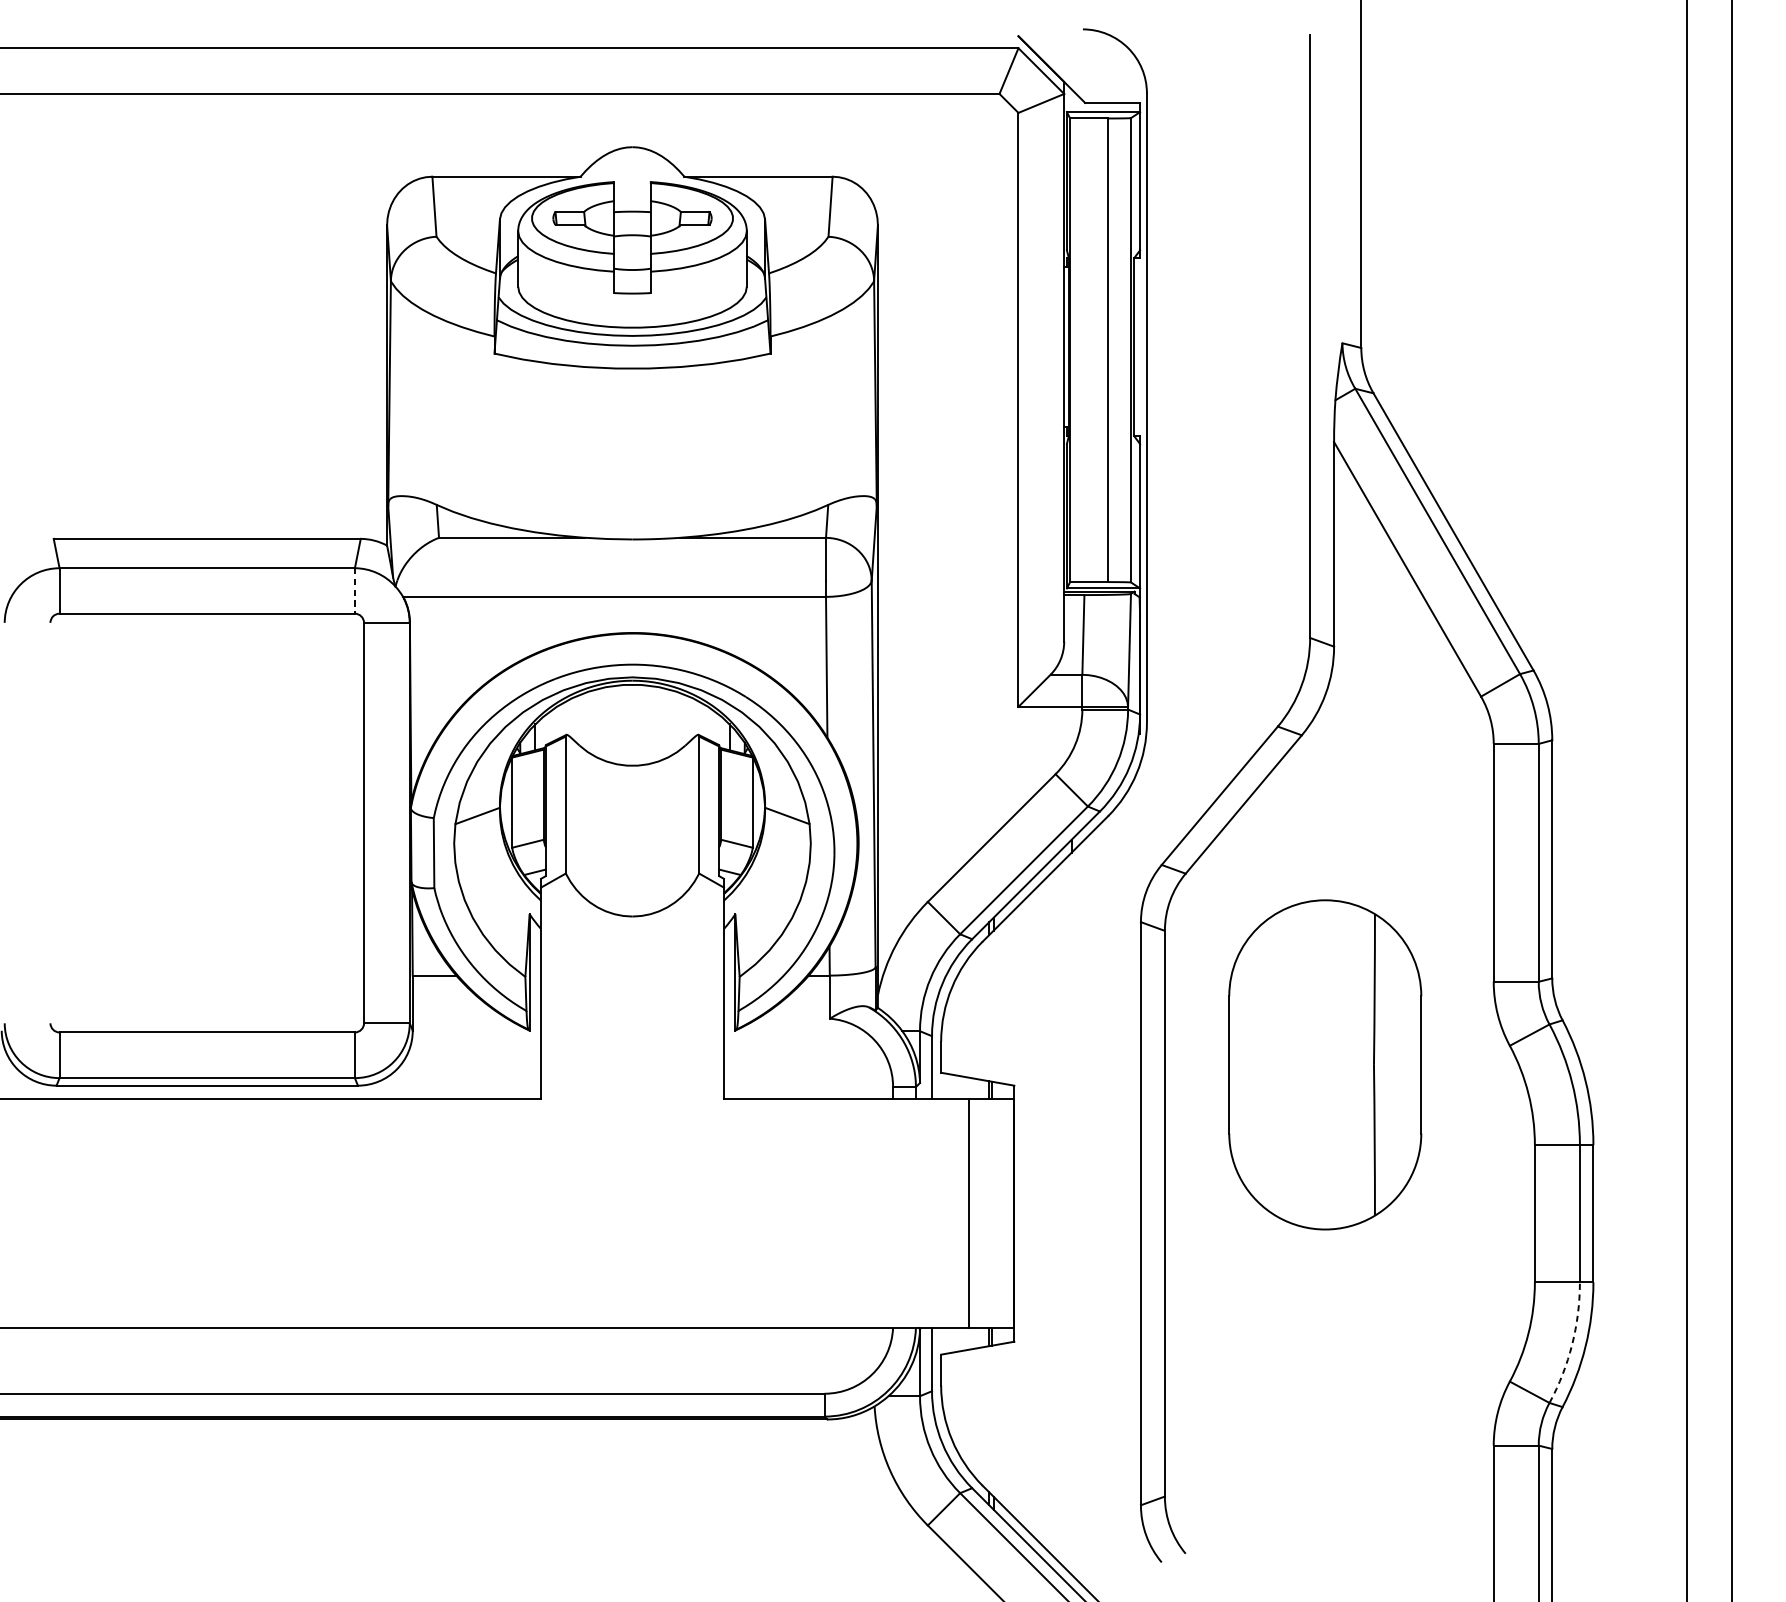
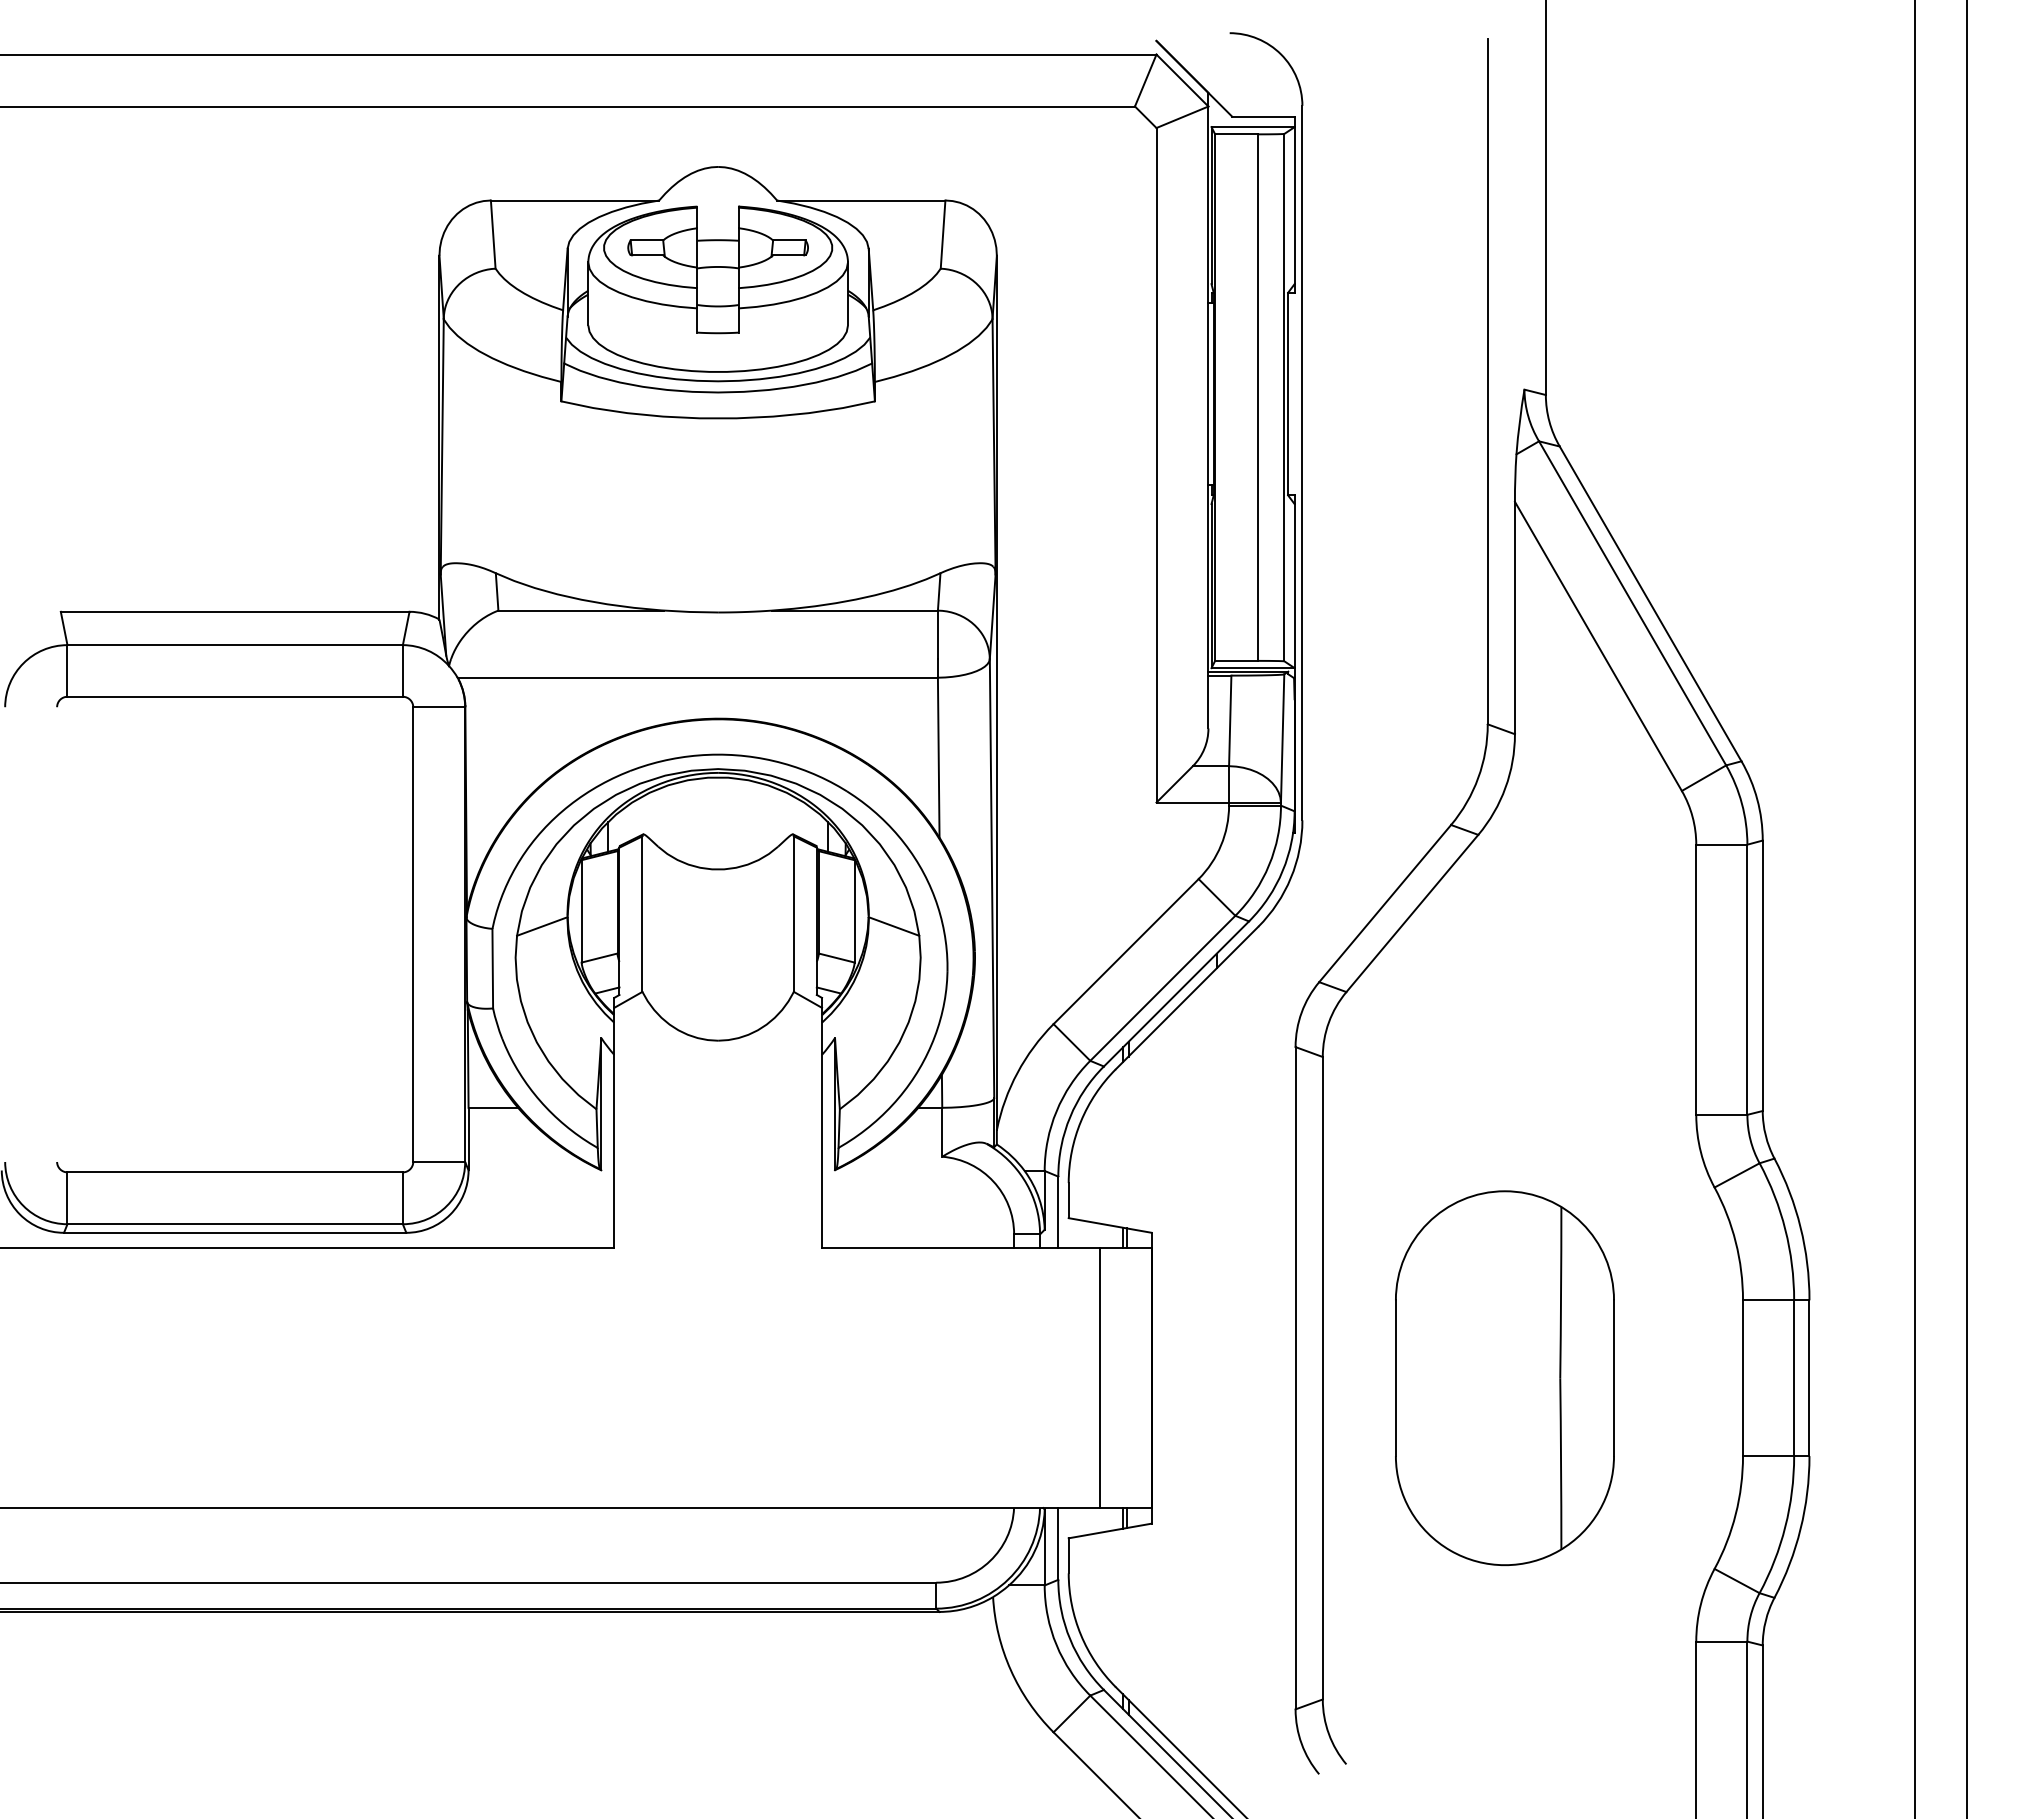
line: (354, 590) -> (402, 670), dashed -> solid
part: (1324, 1064) -> (1504, 1377), moved
arc: (1572, 1344) -> (1785, 1526), dashed -> solid

